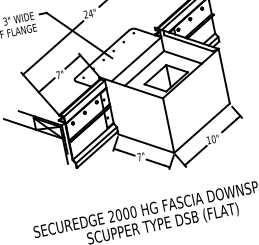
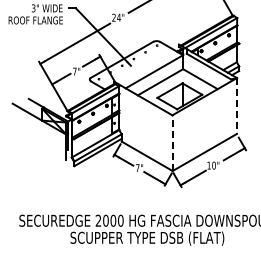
line: (224, 75) -> (237, 105), solid -> dashed
line: (168, 125) -> (172, 143), solid -> dashed

